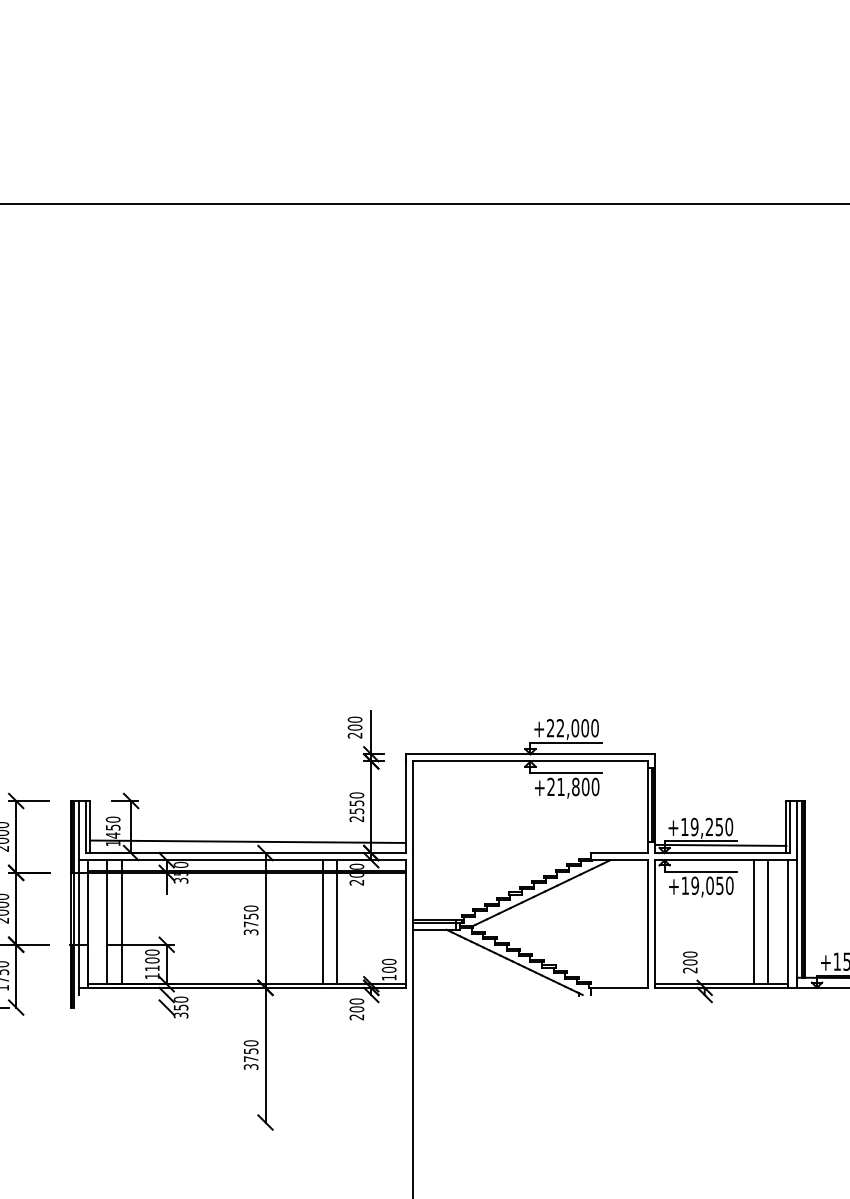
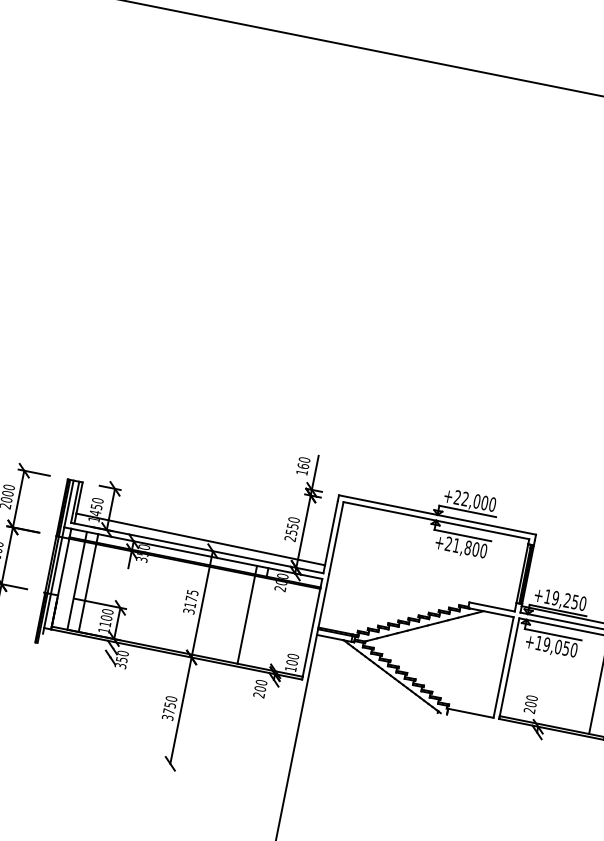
text: (354, 731) -> (302, 469), 200 -> 160
text: (250, 916) -> (191, 598), 3750 -> 3175
line: (754, 922) -> (587, 683), removed
line: (337, 928) -> (257, 622), removed

